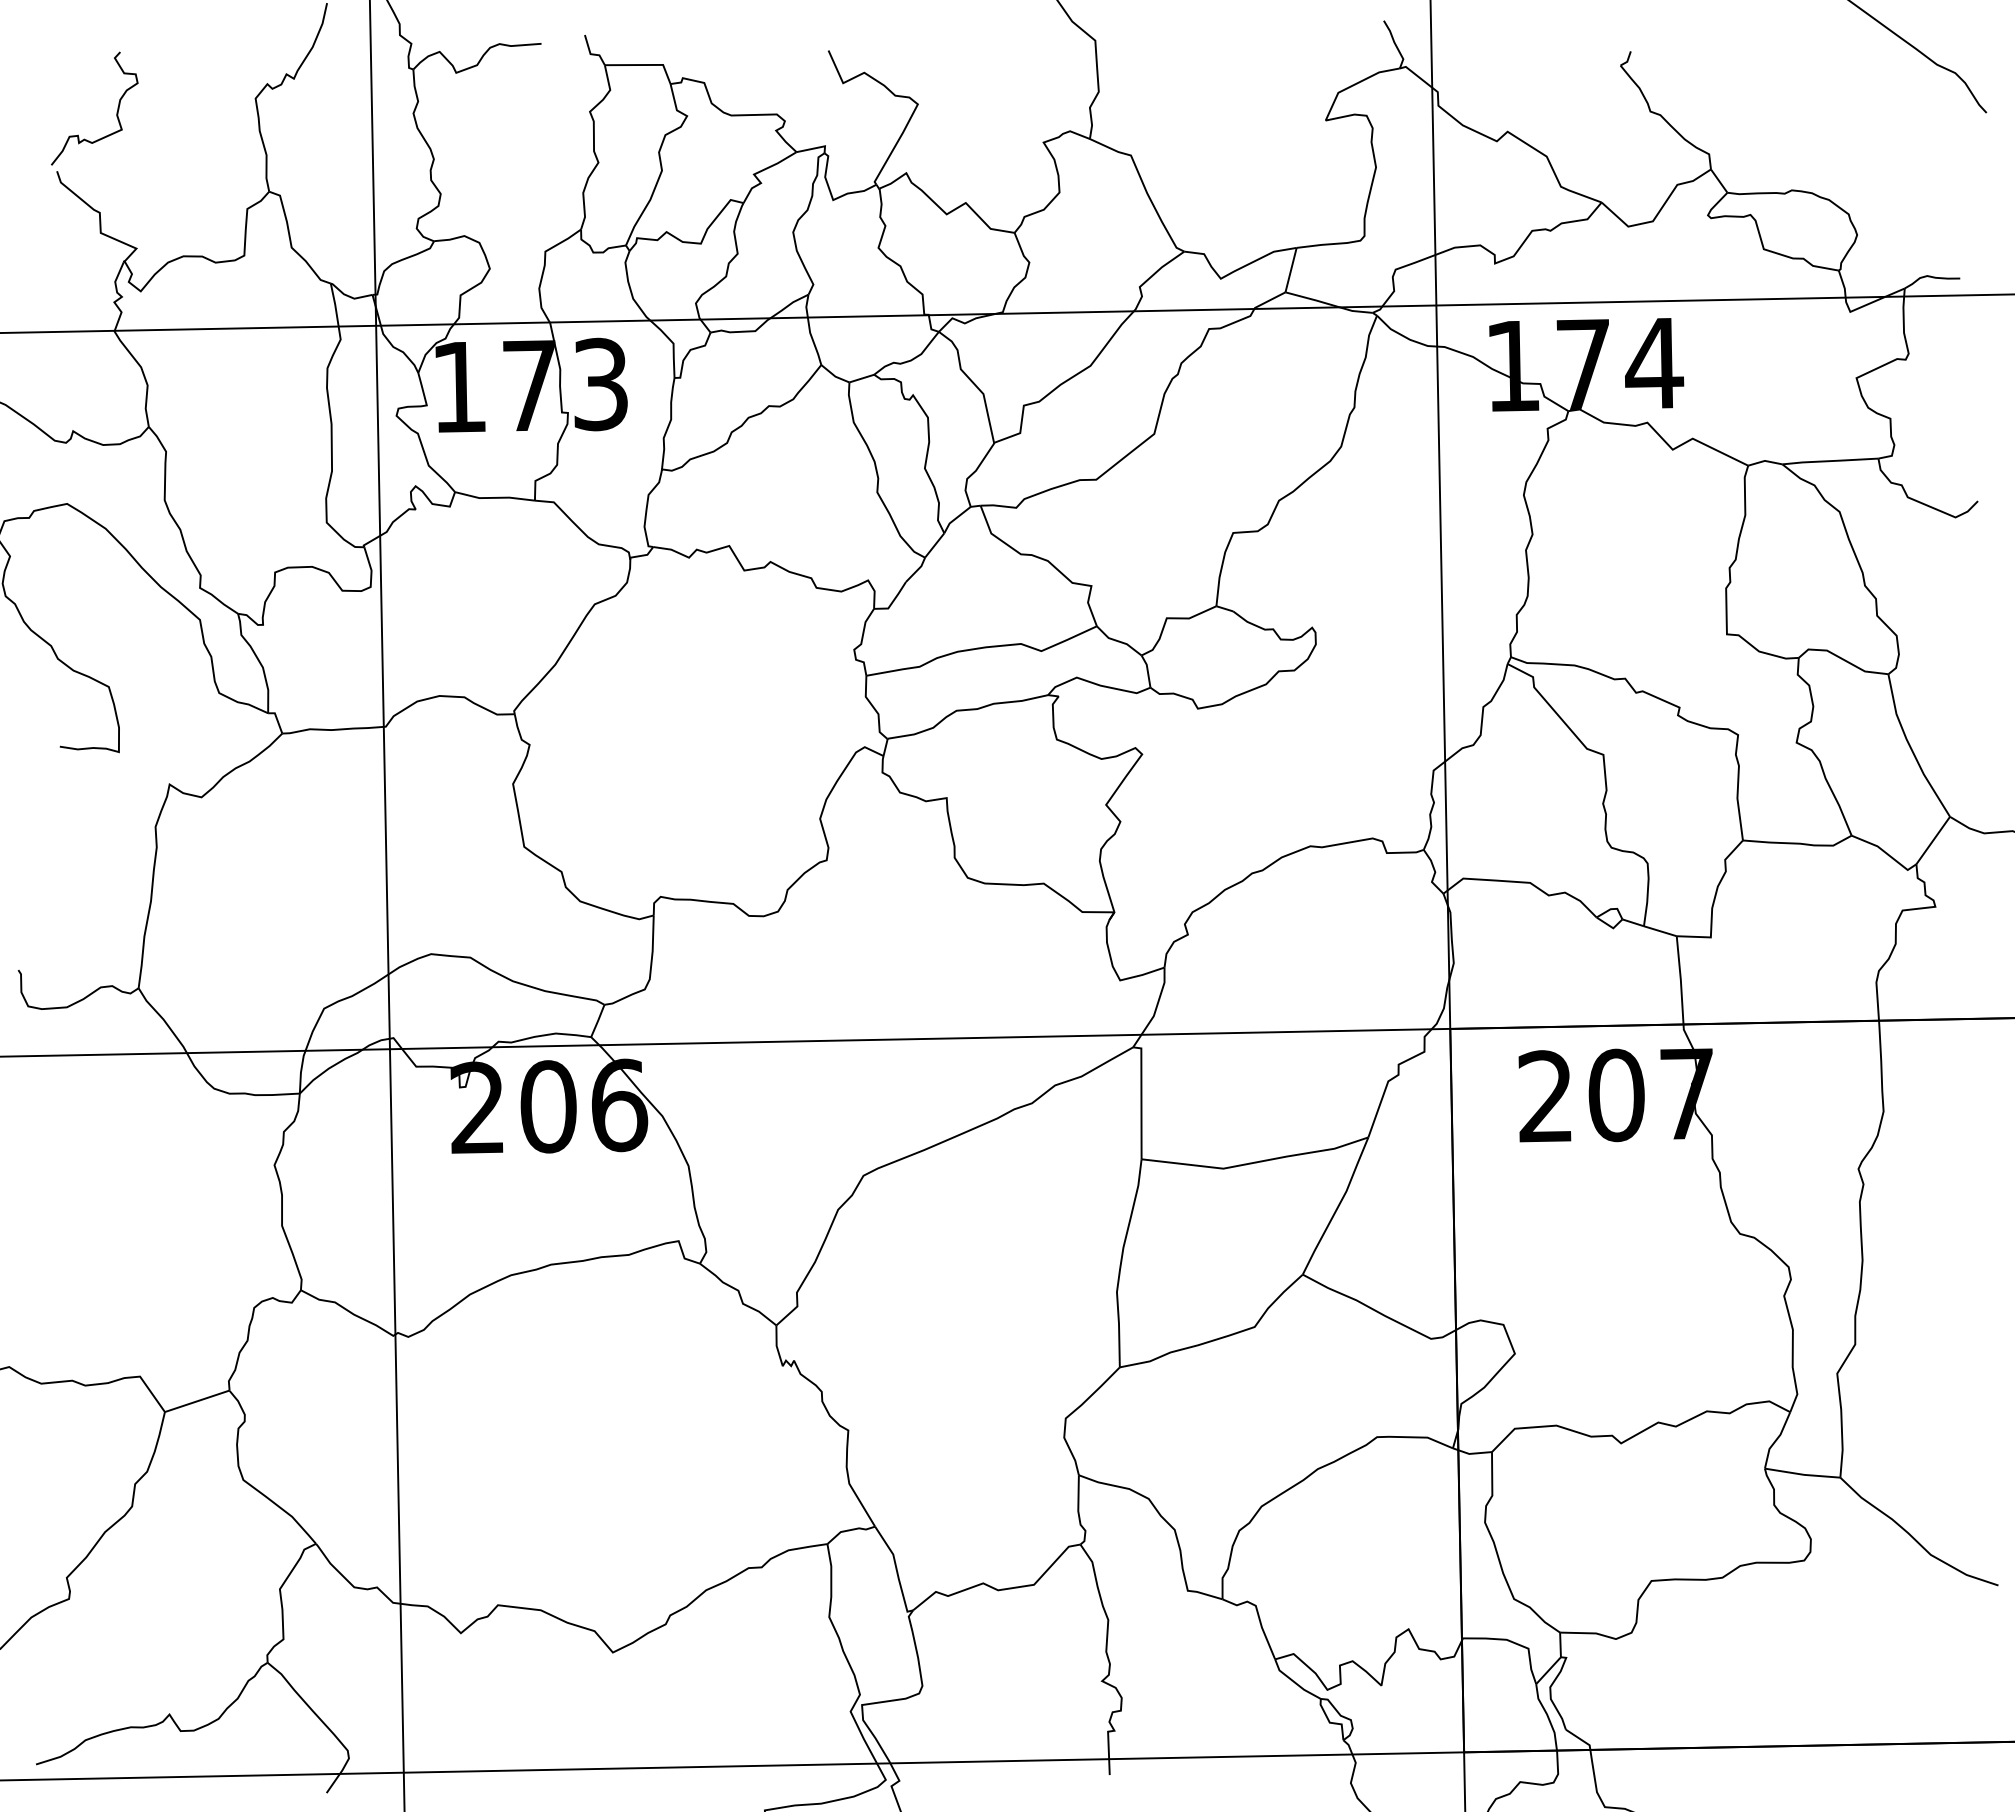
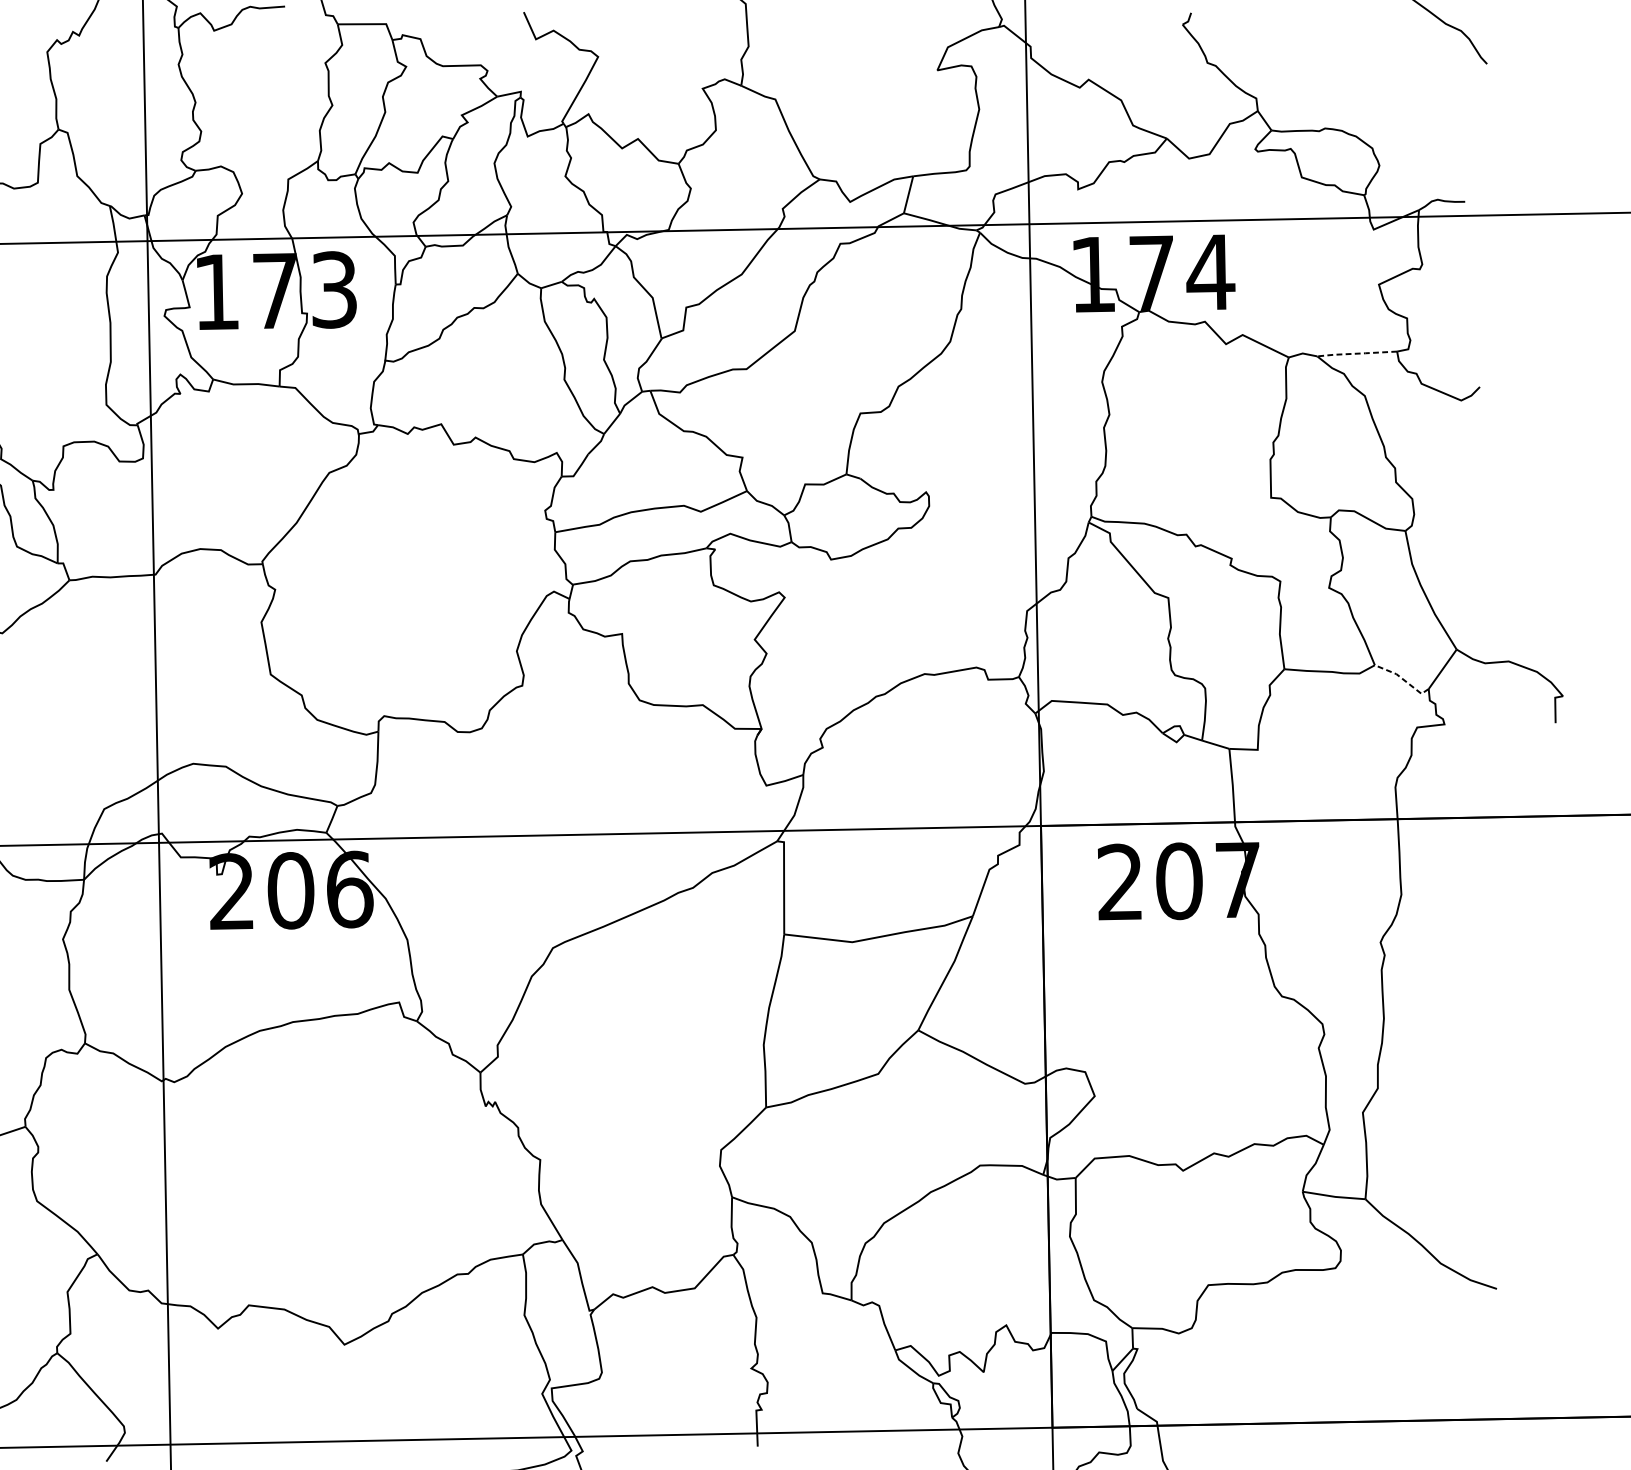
line: (1830, 461) -> (1357, 354), solid -> dashed
line: (1885, 852) -> (1403, 679), solid -> dashed

